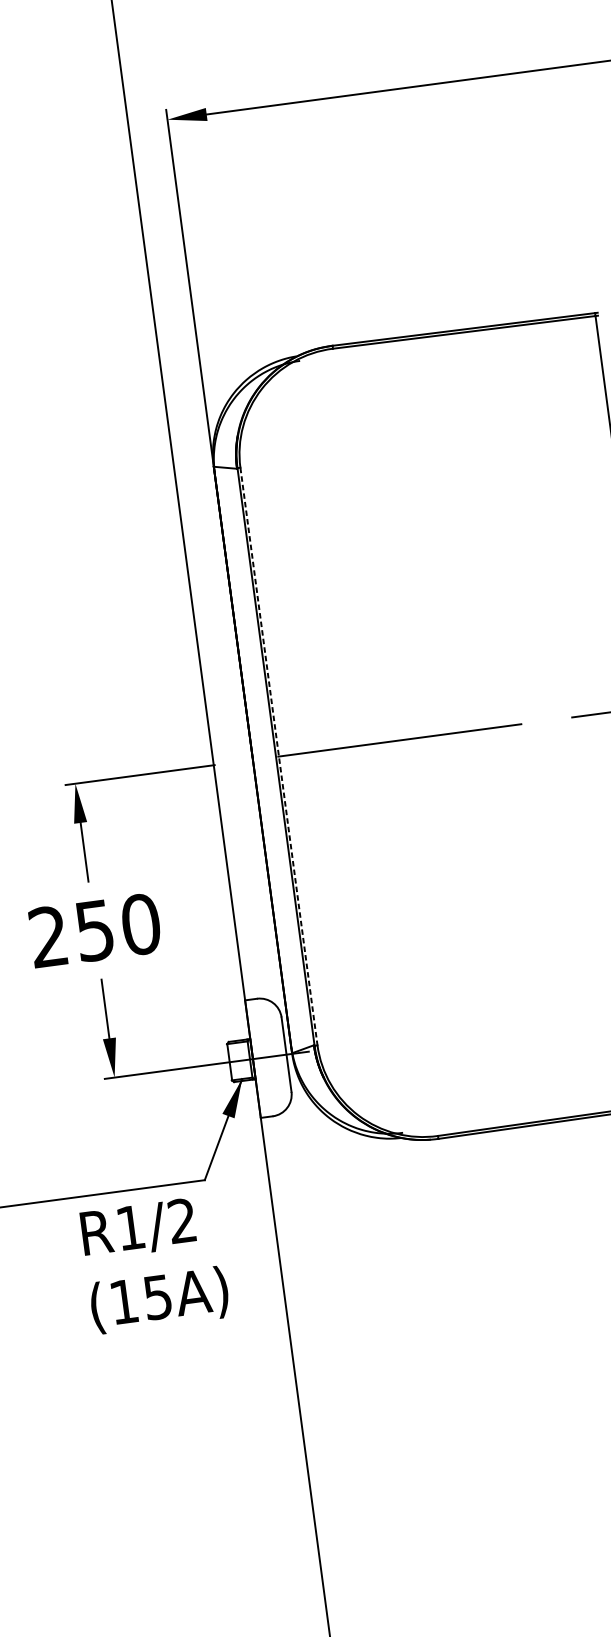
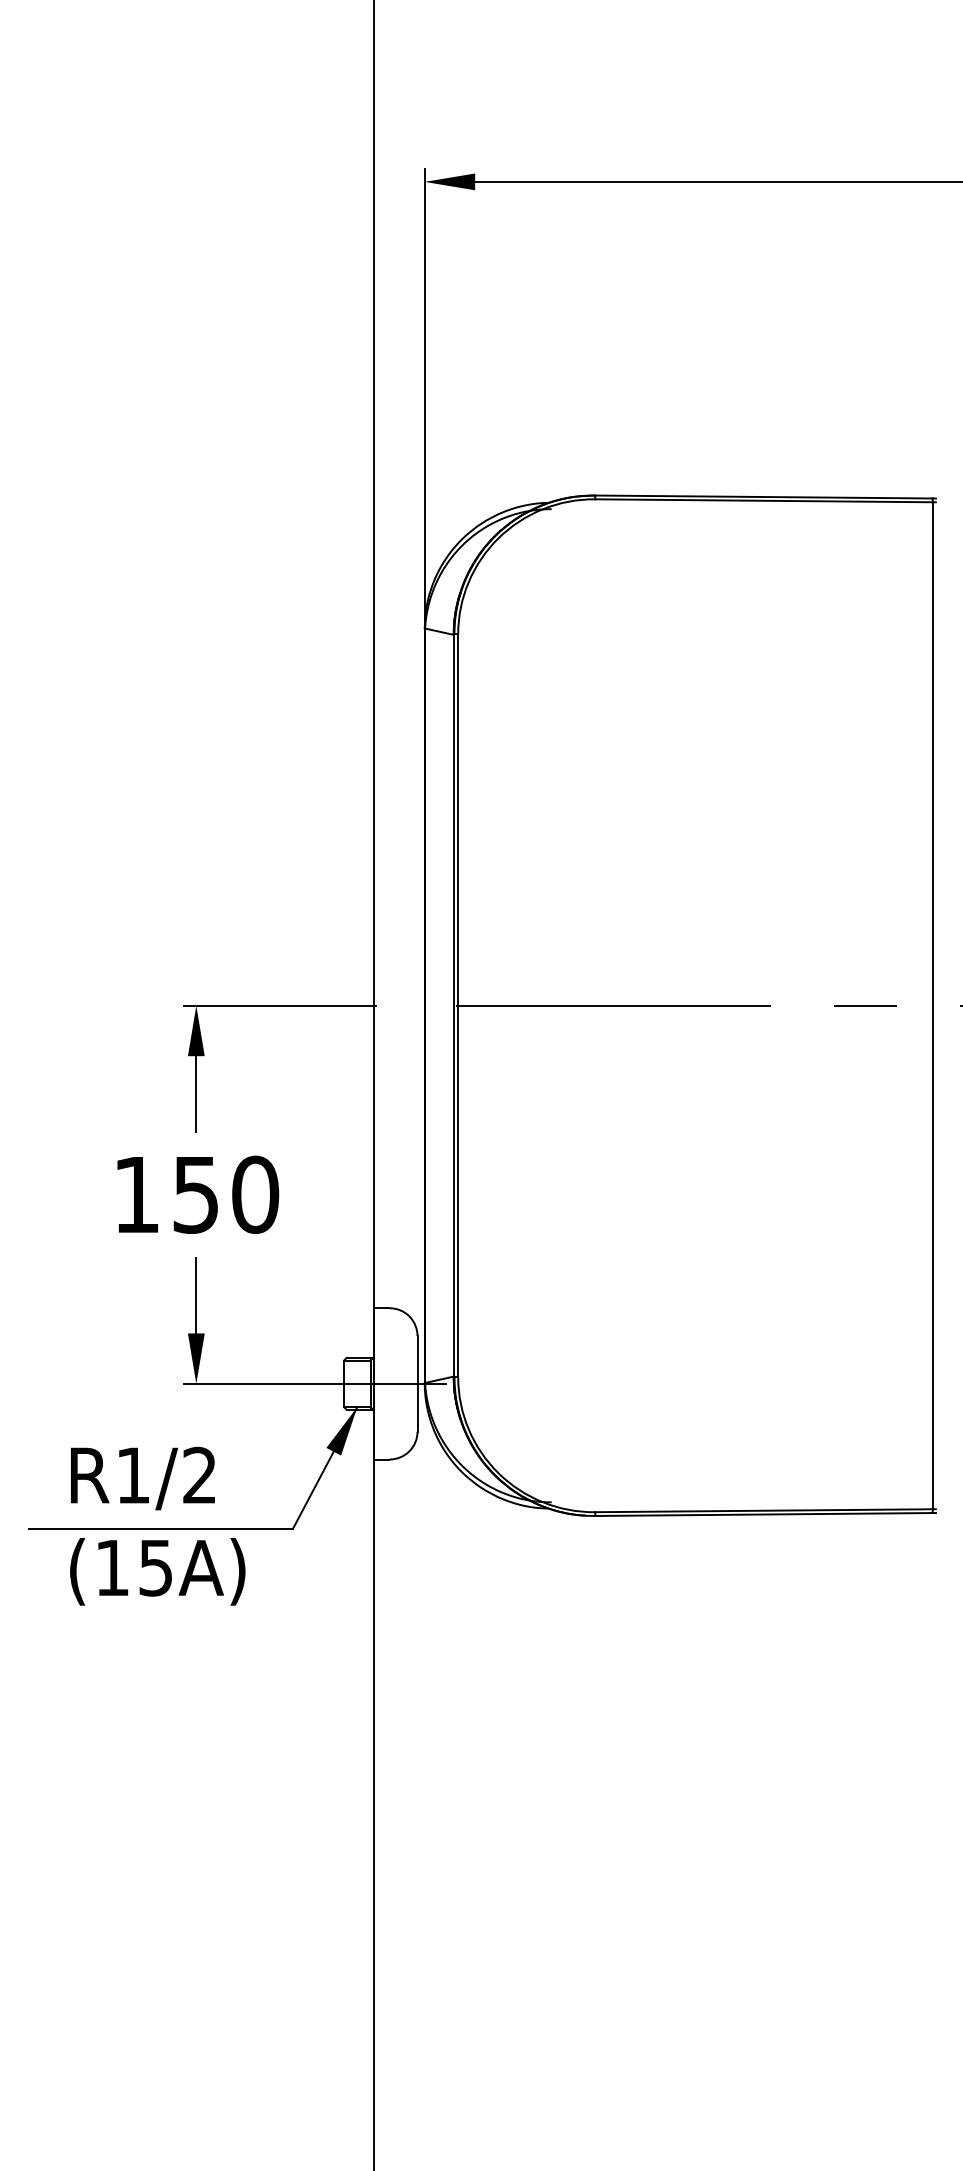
line: (279, 756) -> (458, 1005), dashed -> solid
text: (47, 935) -> (135, 1193), 250 -> 150
text: (154, 1264) -> (157, 1525), moved

